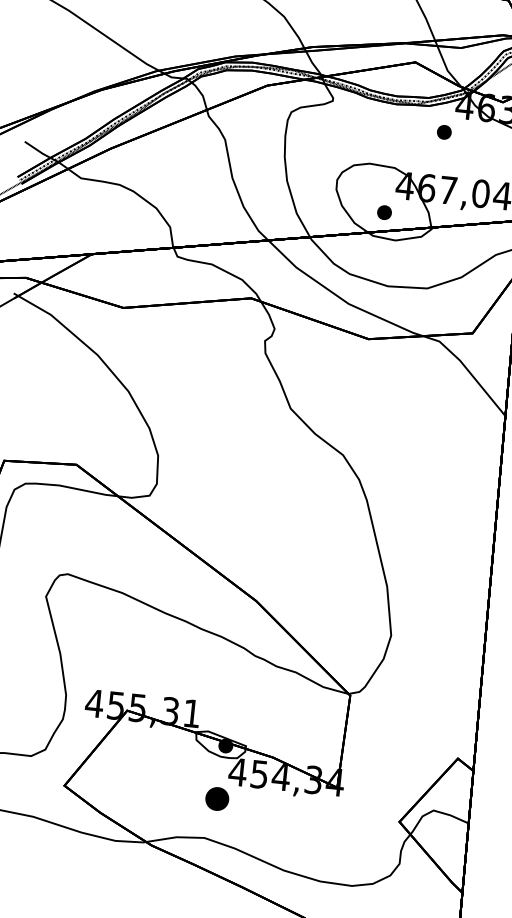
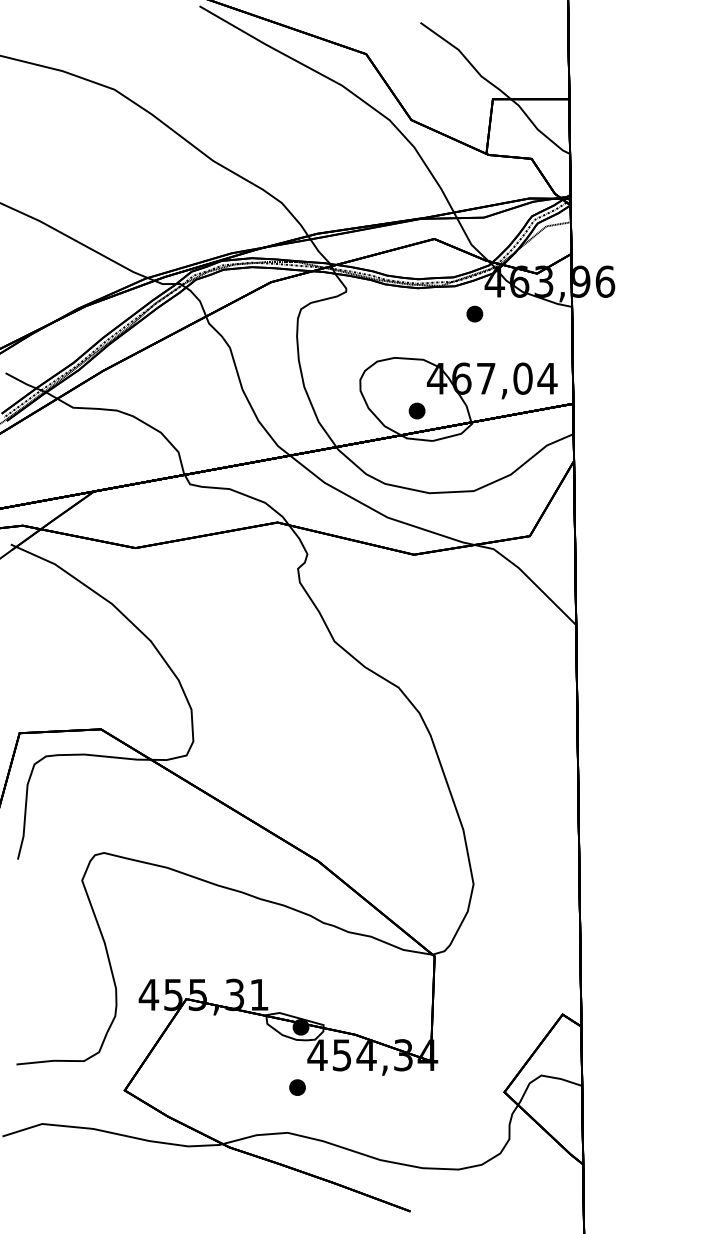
part: (217, 798) -> (297, 1087), size x0.62

